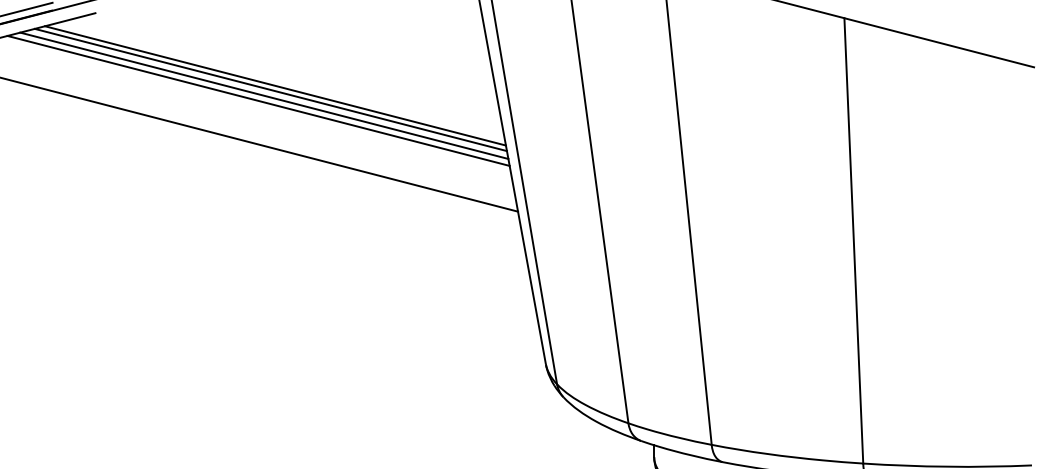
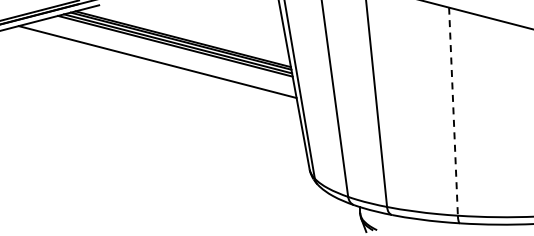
line: (853, 242) -> (453, 112), solid -> dashed

